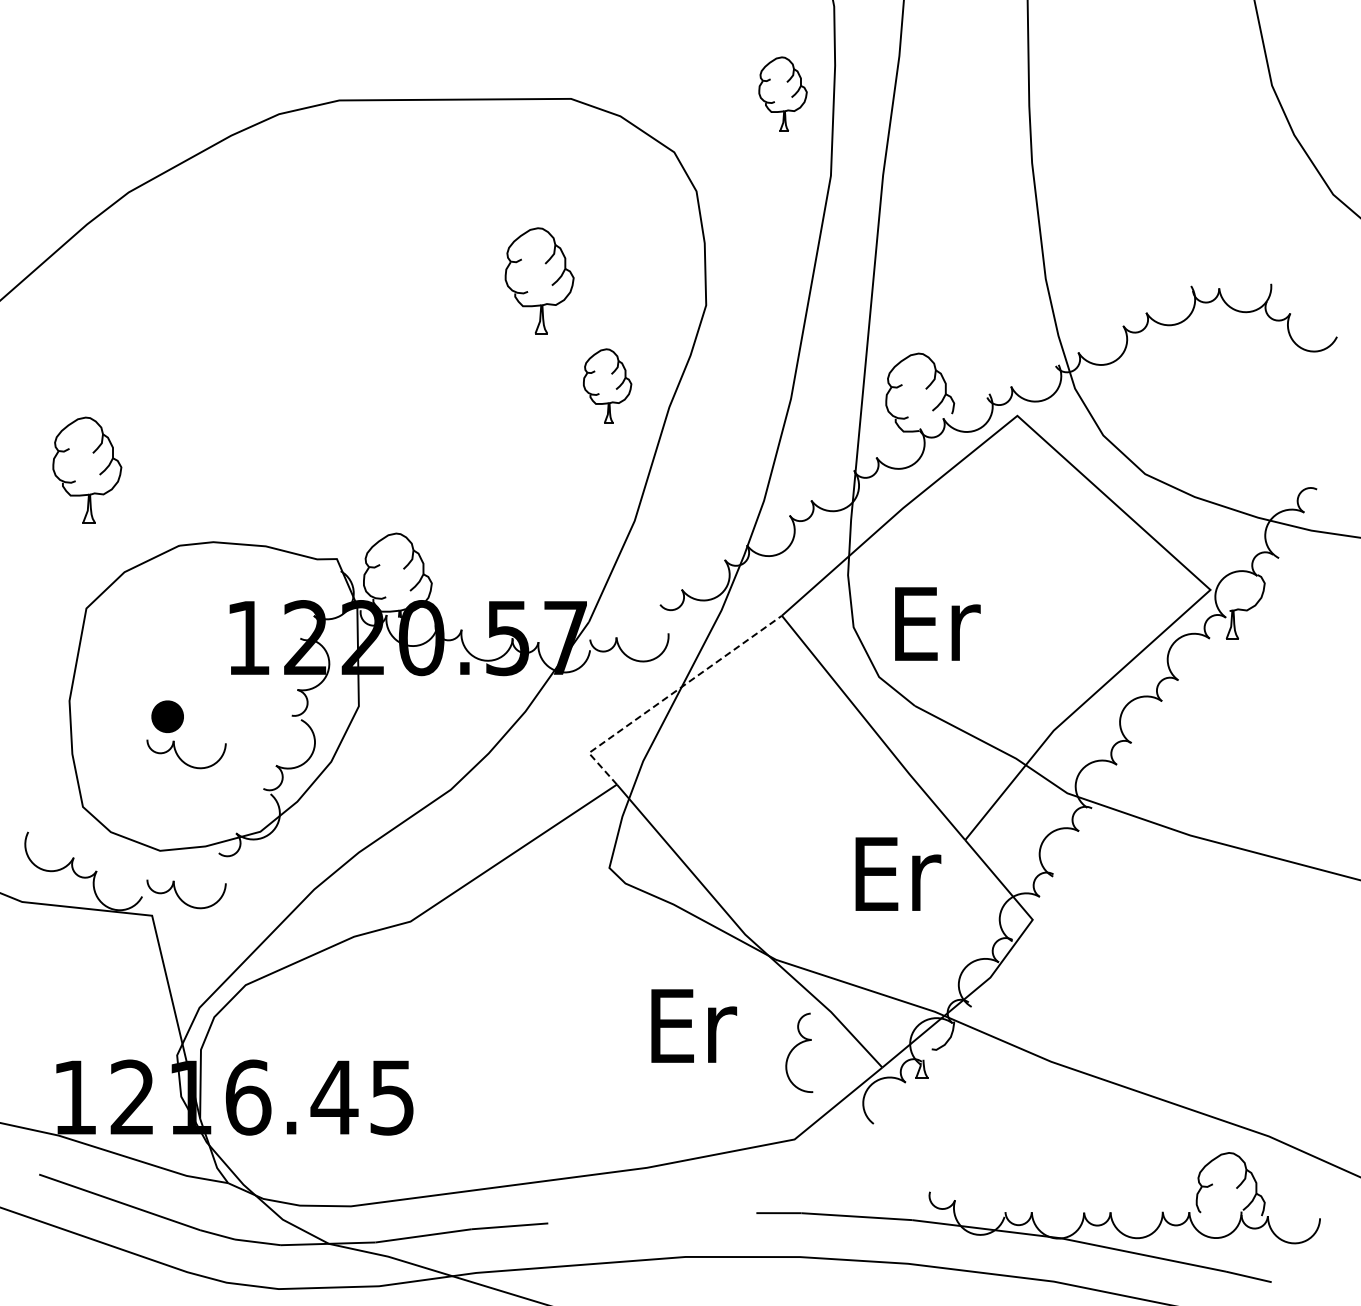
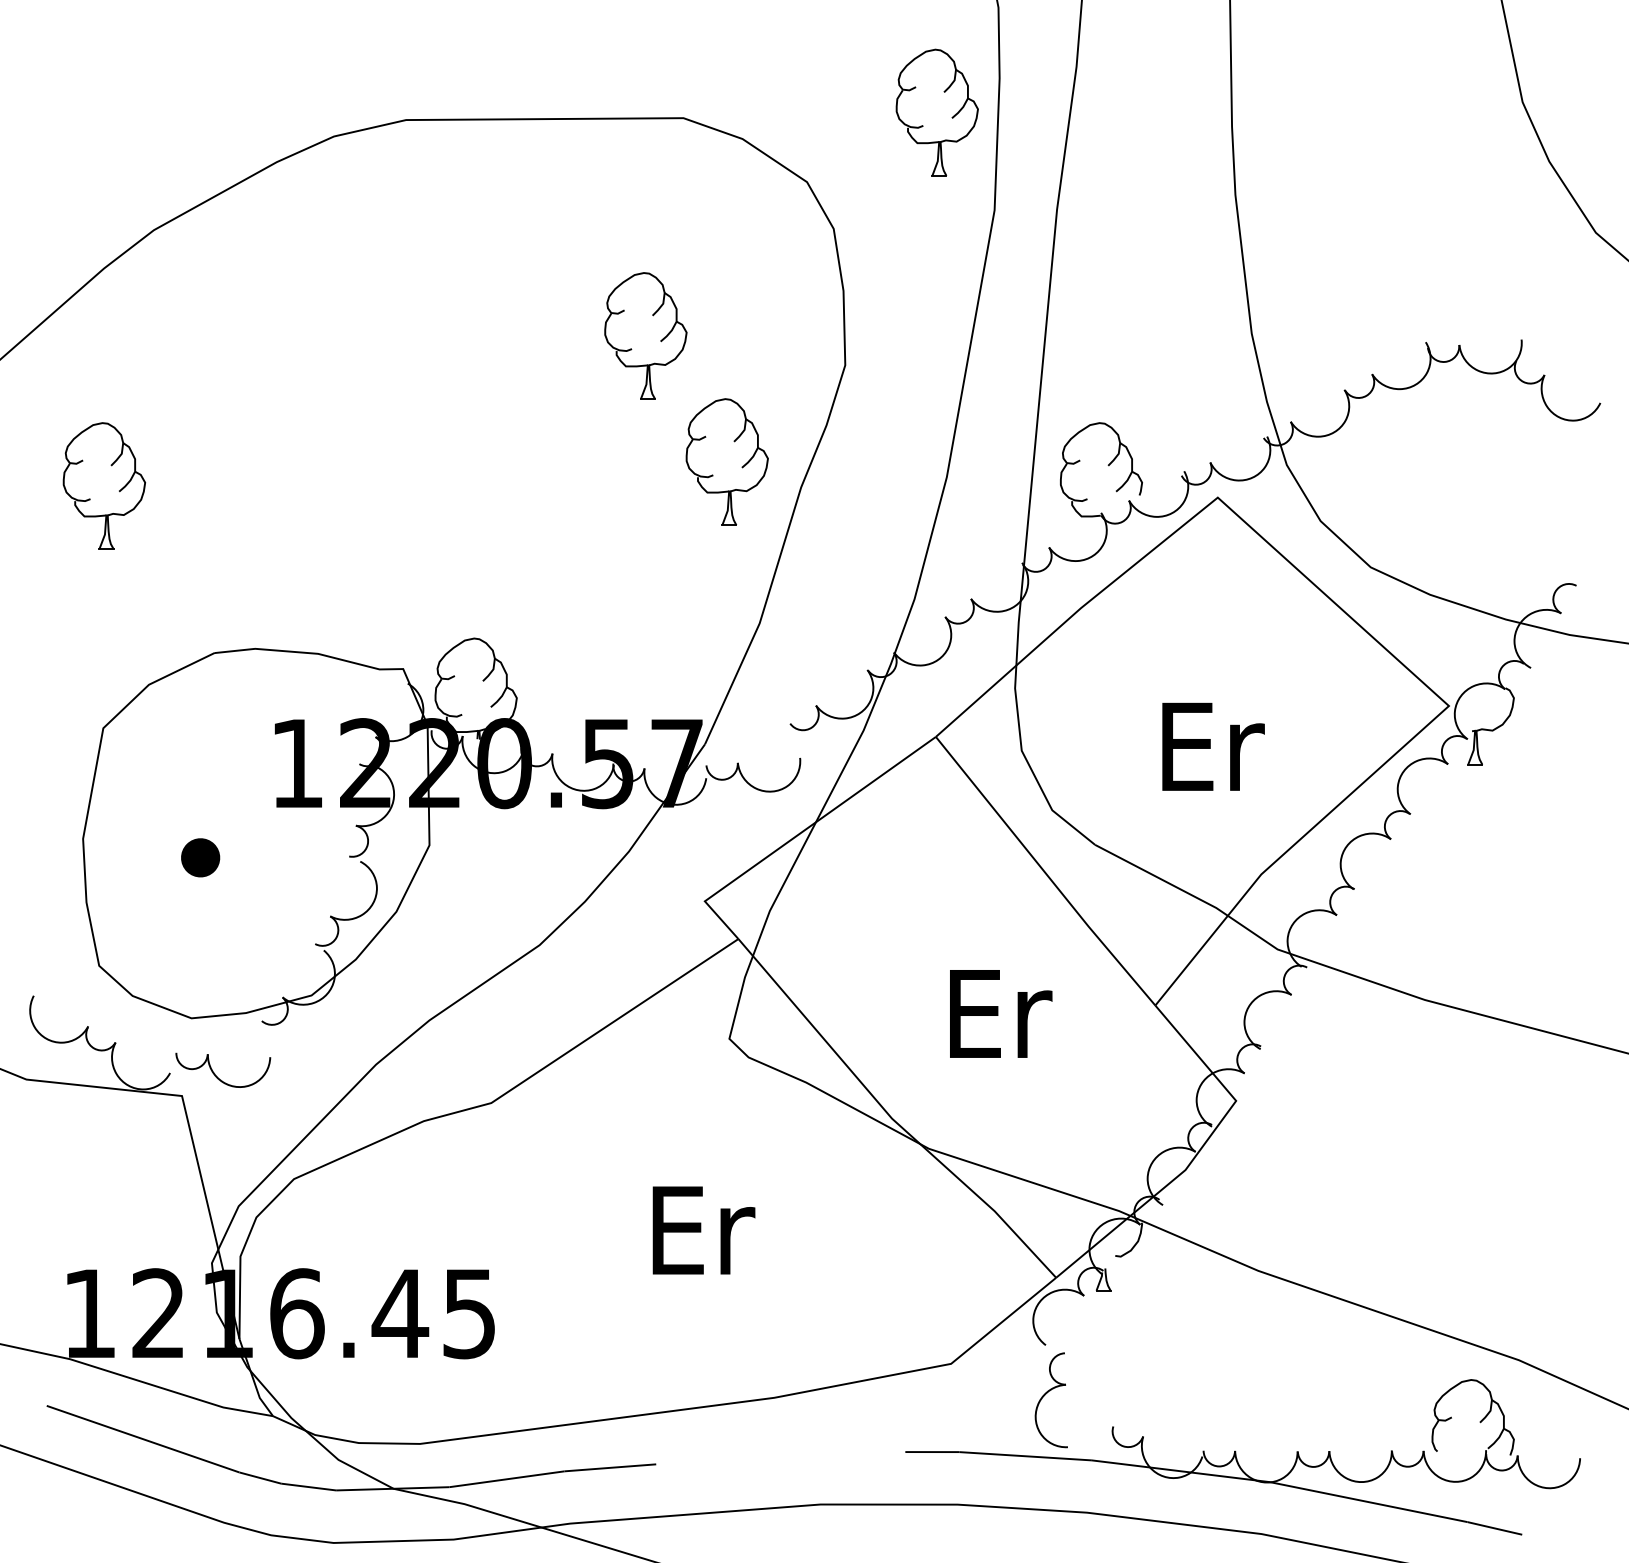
part: (782, 93) -> (936, 111), size x1.43
part: (607, 385) -> (727, 461), size x1.43
part: (87, 469) -> (104, 485), moved
text: (937, 623) -> (1213, 746), moved
line: (667, 696) -> (798, 833), dashed -> solid
part: (181, 758) -> (217, 907), removed
text: (898, 873) -> (1001, 1013), moved
text: (694, 1025) -> (704, 1229), moved
part: (797, 1046) -> (1049, 1392), moved

